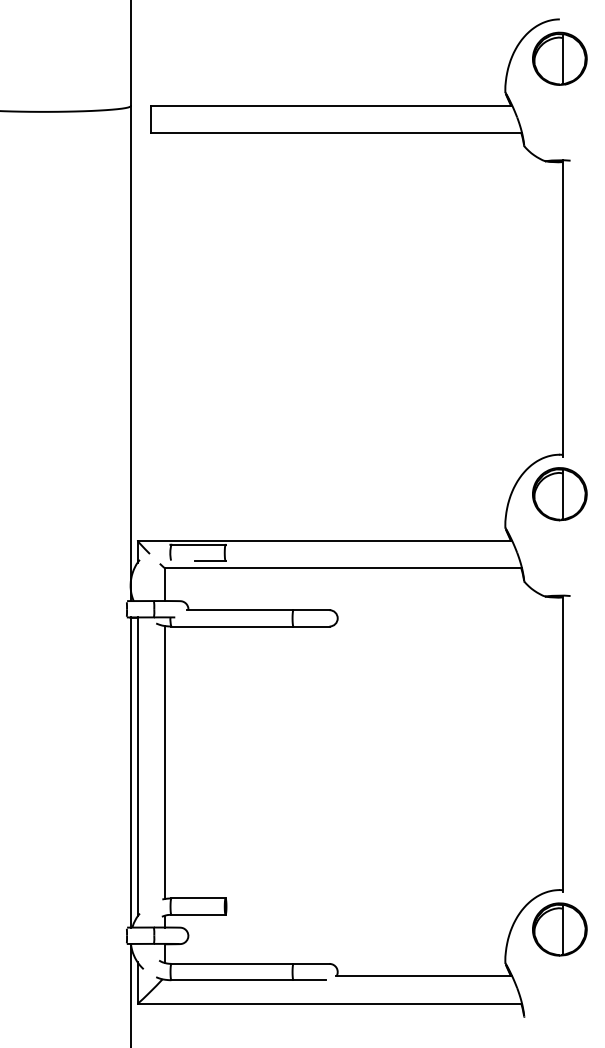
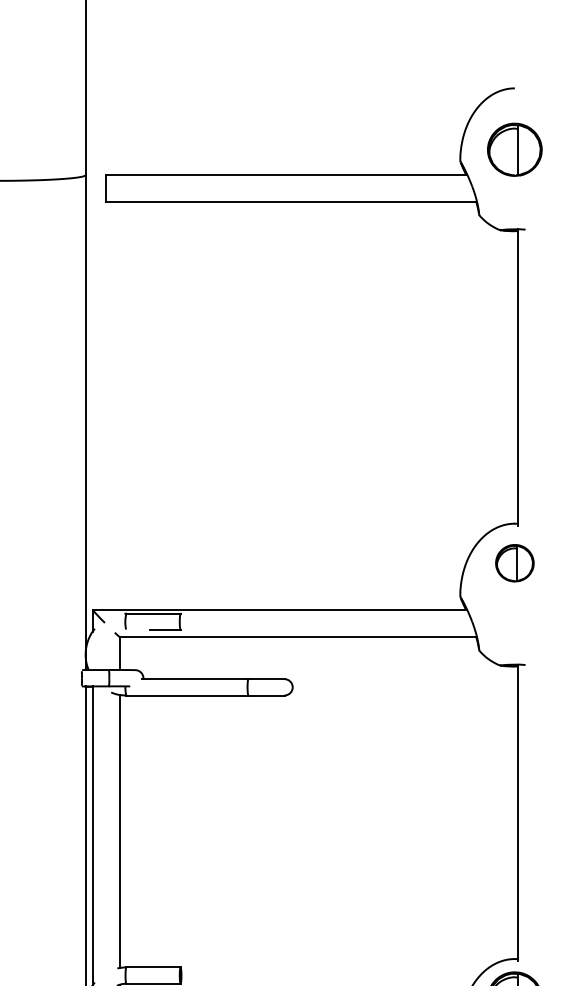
part: (559, 58) -> (514, 149), moved
part: (559, 494) -> (514, 563), size x0.7

